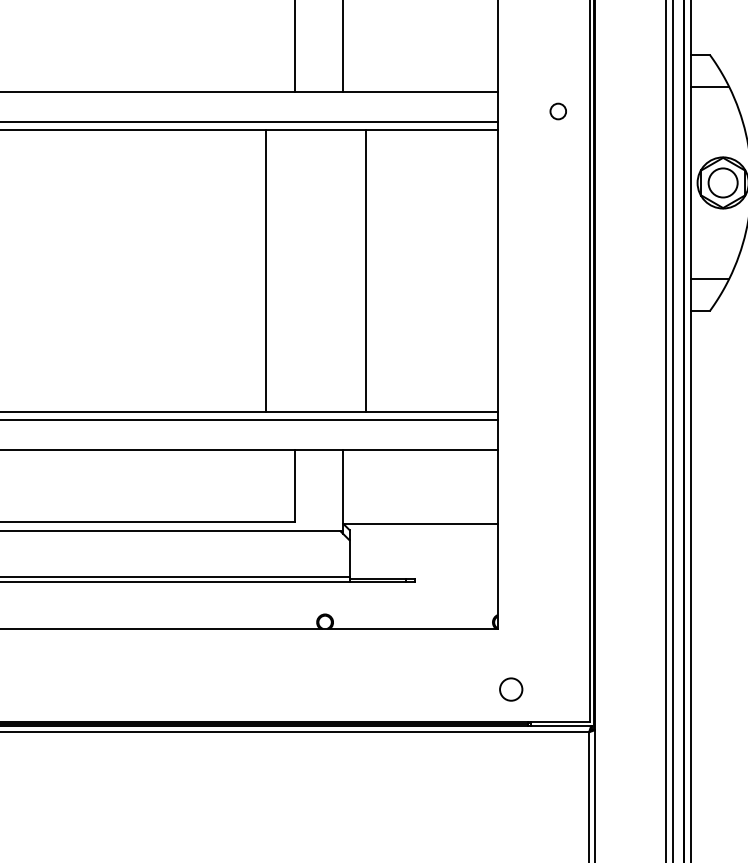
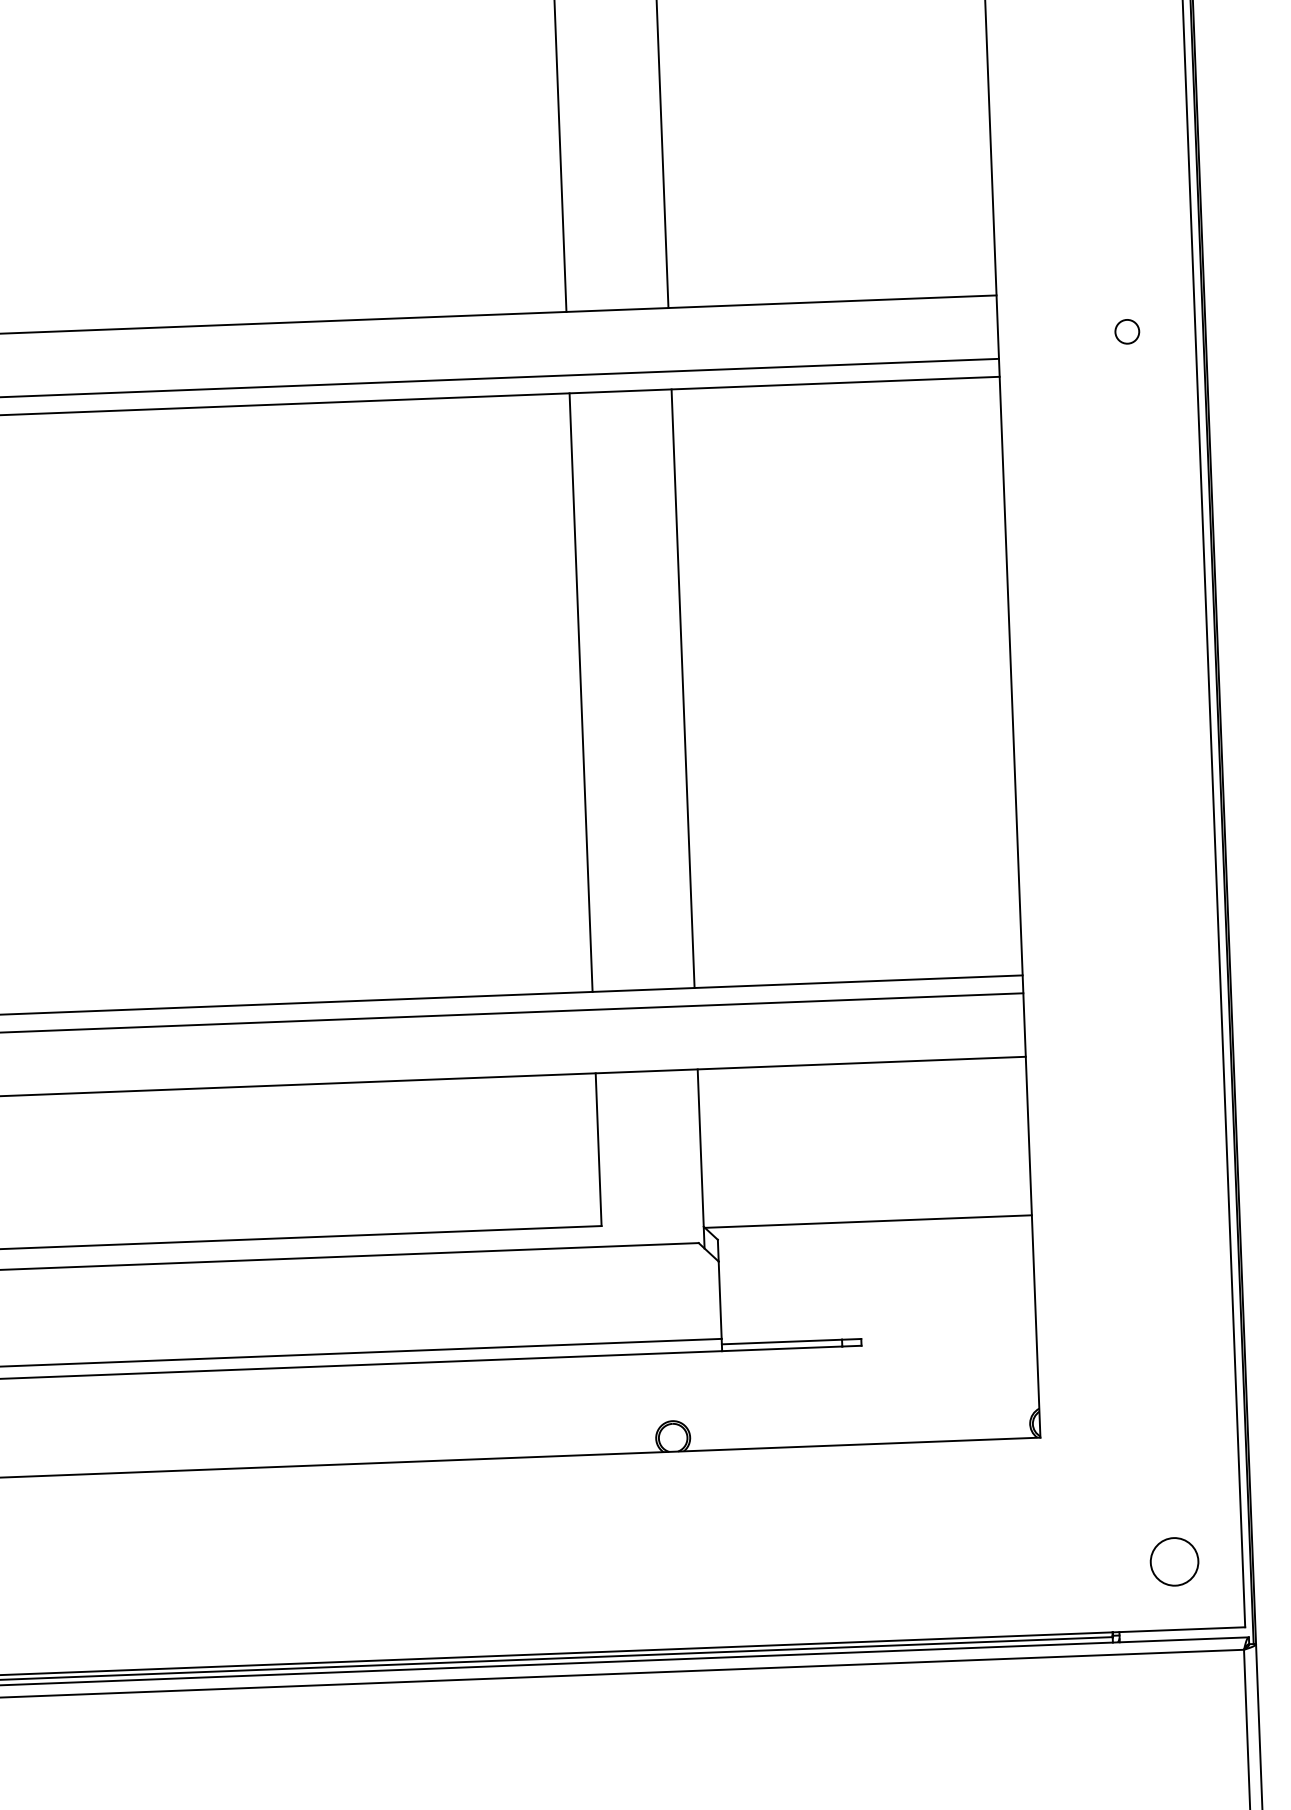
circle: (557, 110) -> (1125, 330), size x0.71
line: (266, 270) -> (581, 691), moved
line: (366, 270) -> (683, 687), moved
circle: (511, 689) -> (1175, 1561), moved

